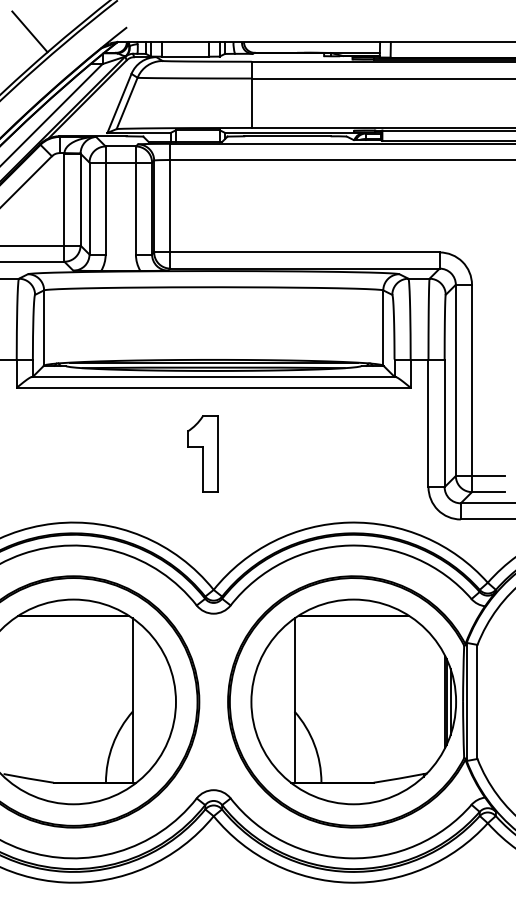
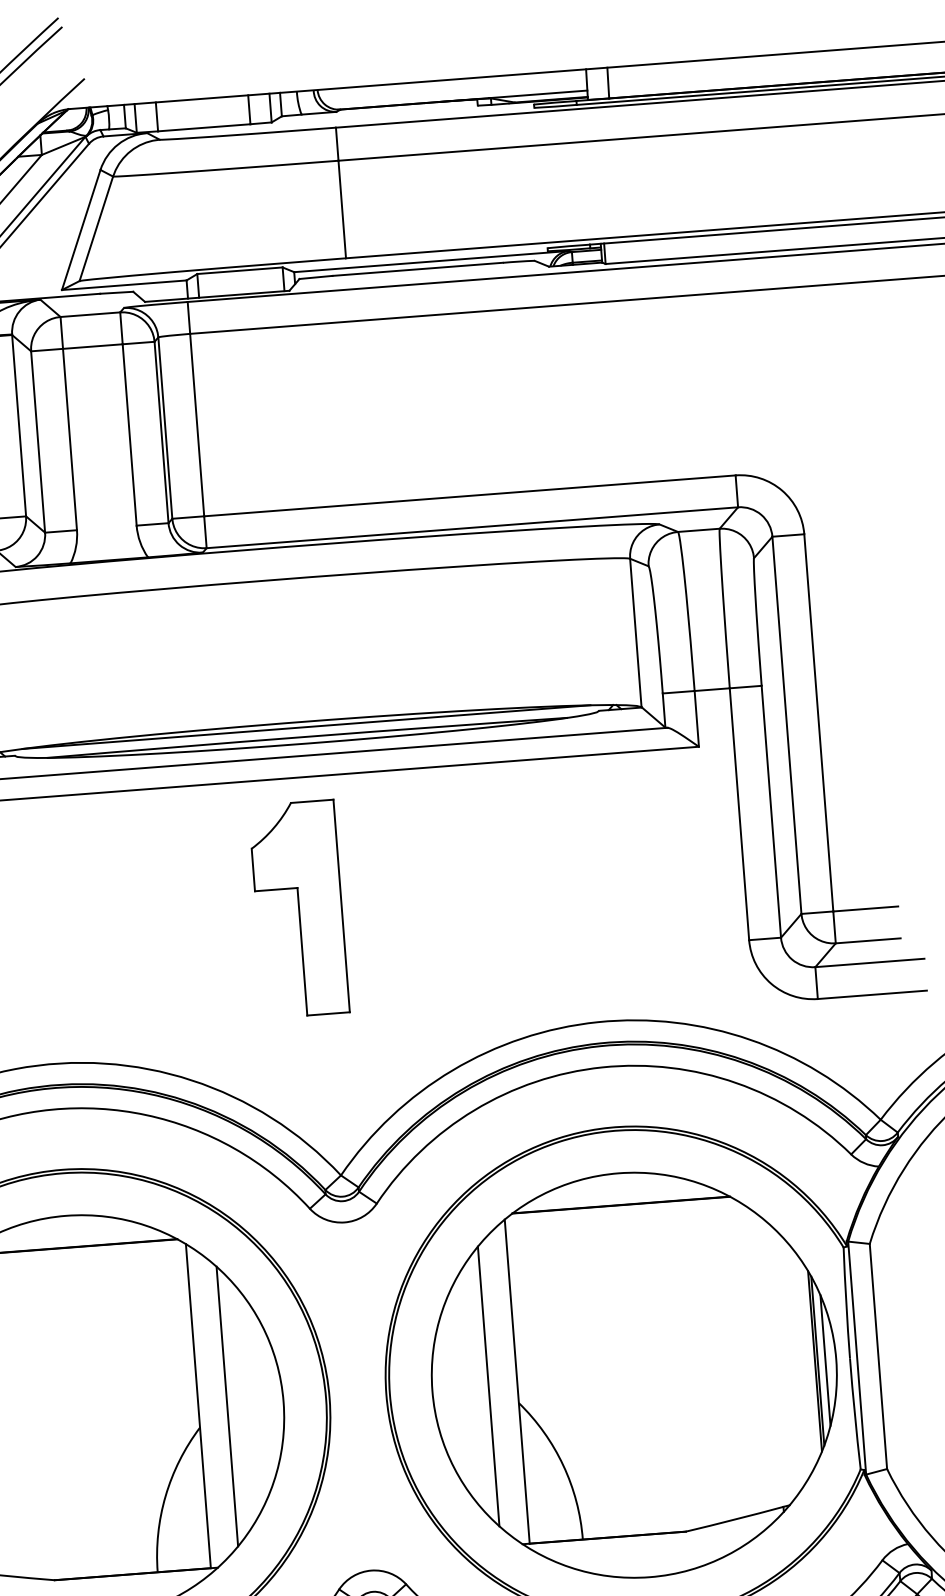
part: (202, 453) -> (298, 908), size x1.43
line: (147, 701) -> (227, 1405), added
line: (279, 701) -> (487, 1385), added

